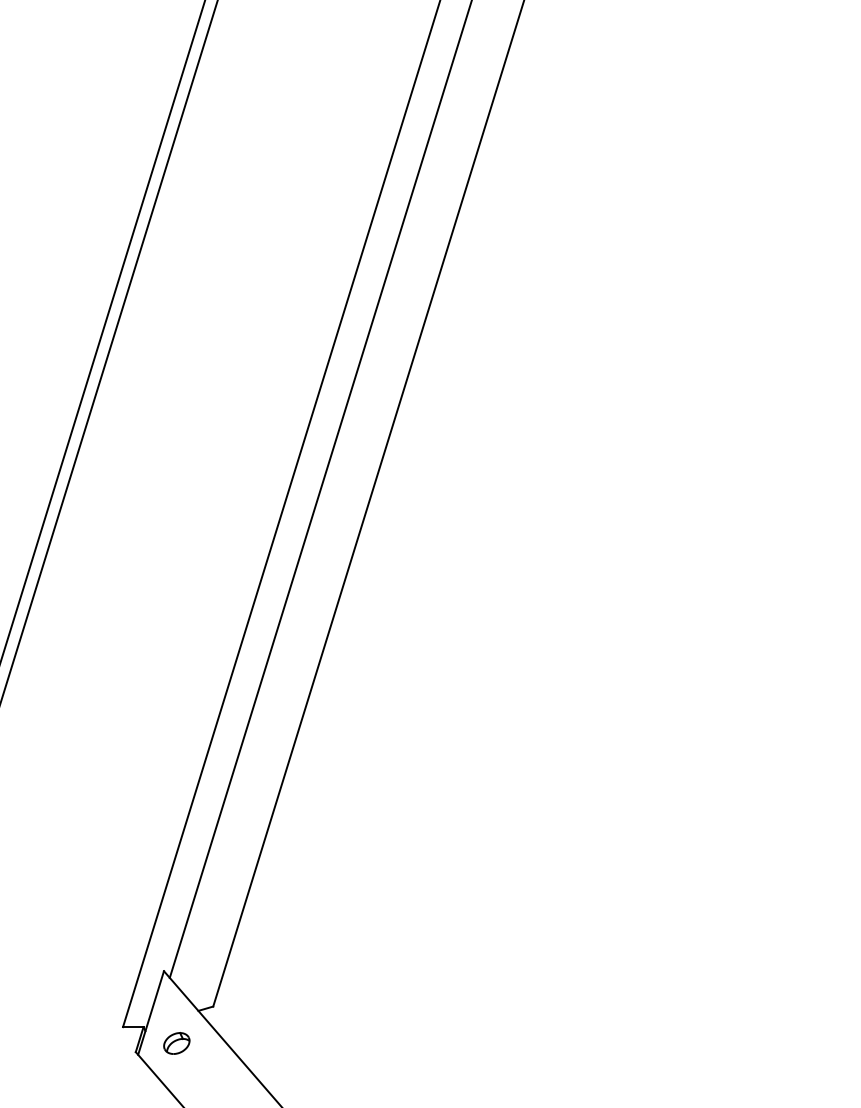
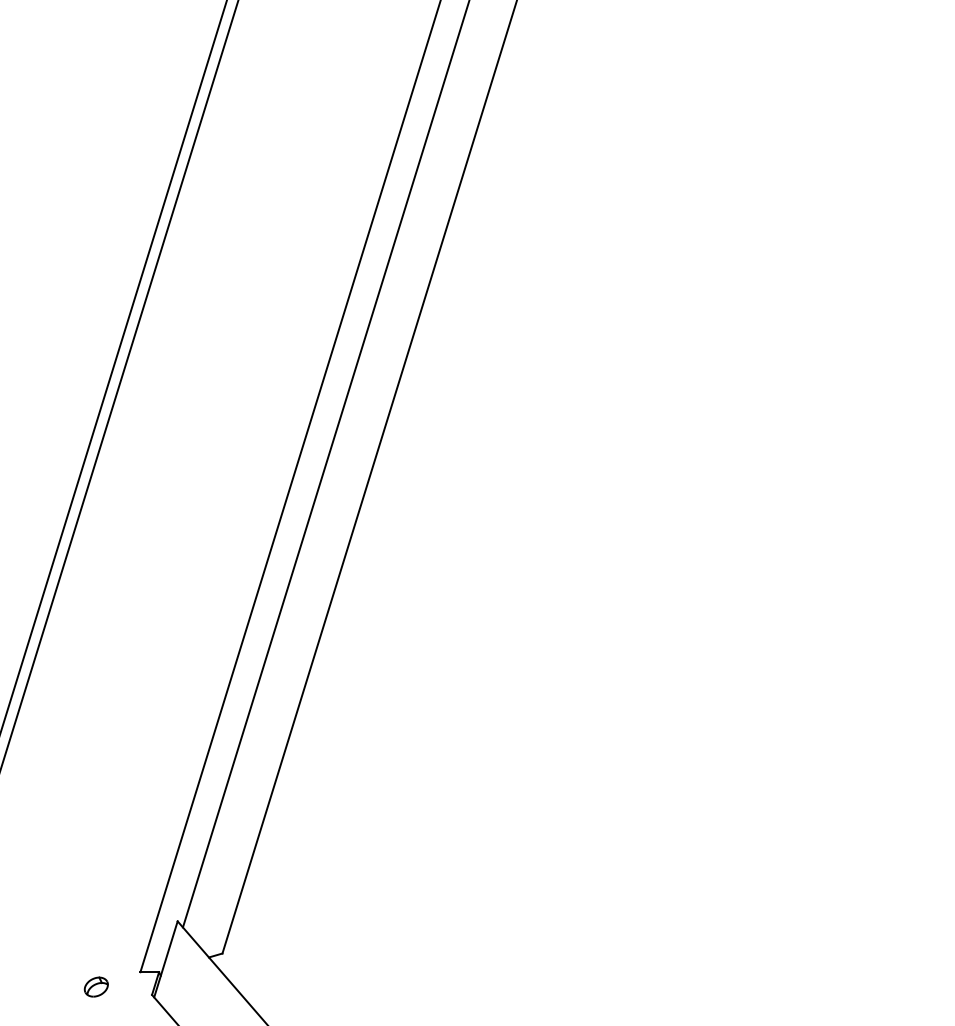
part: (175, 1042) -> (95, 986), moved

